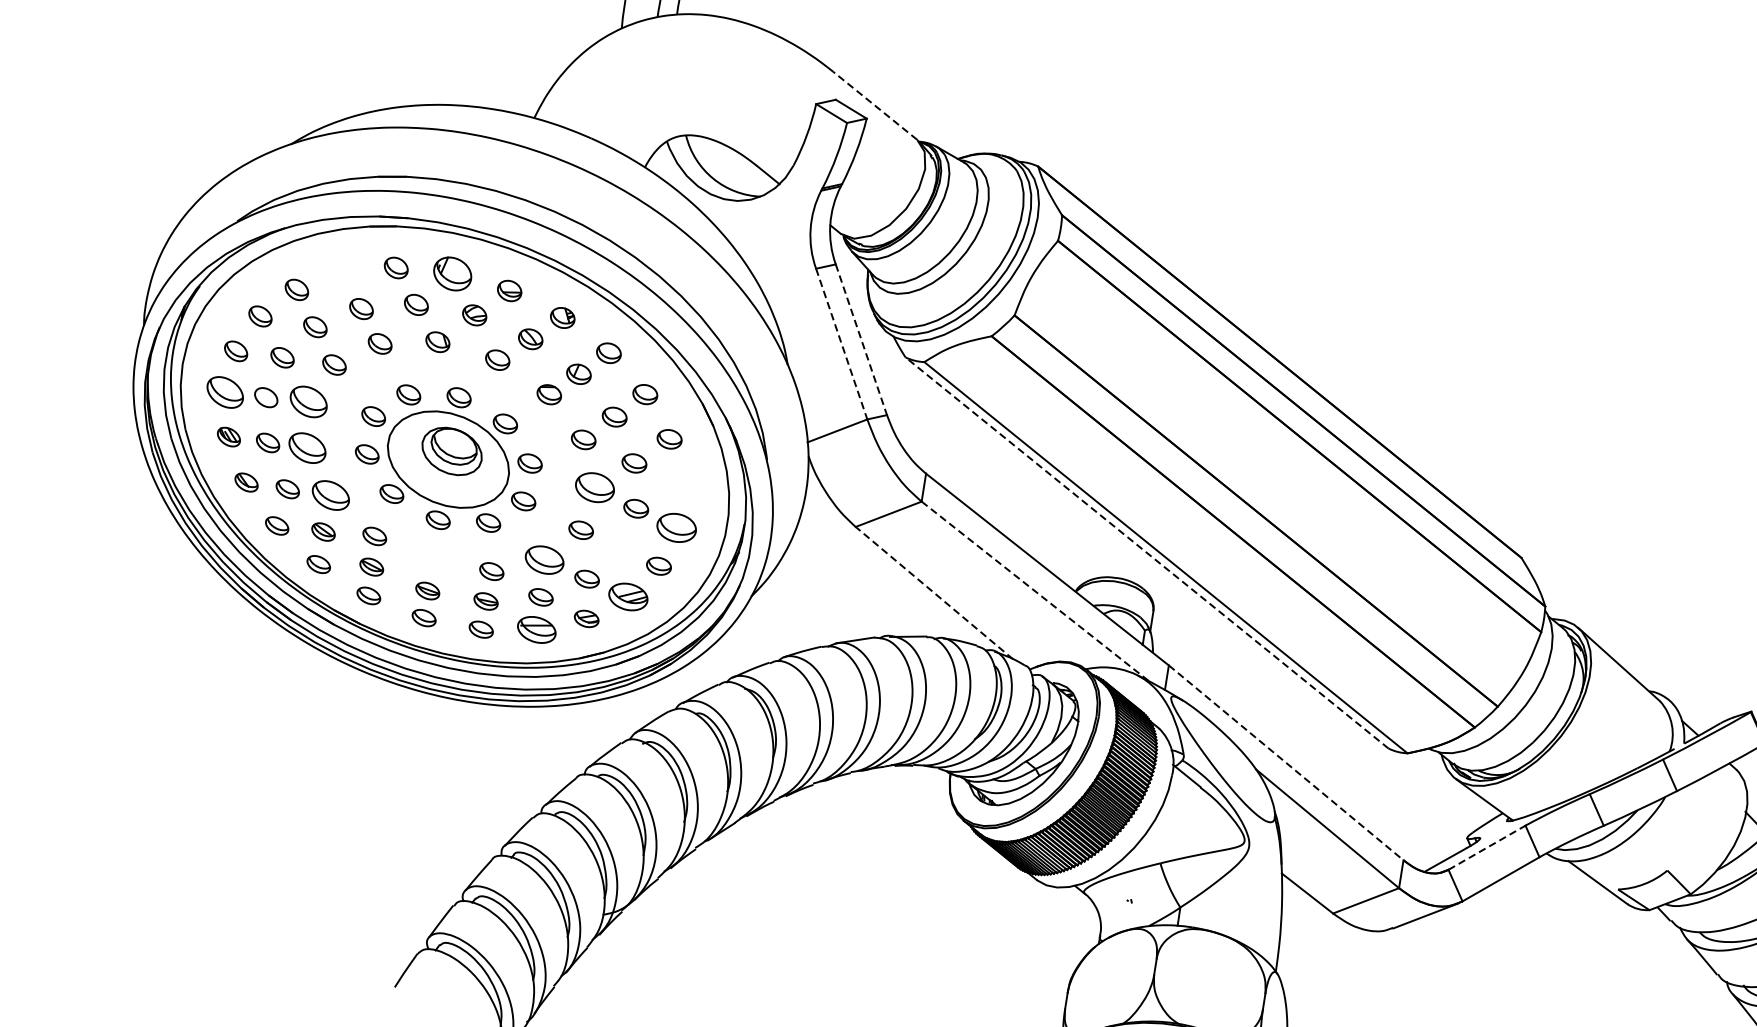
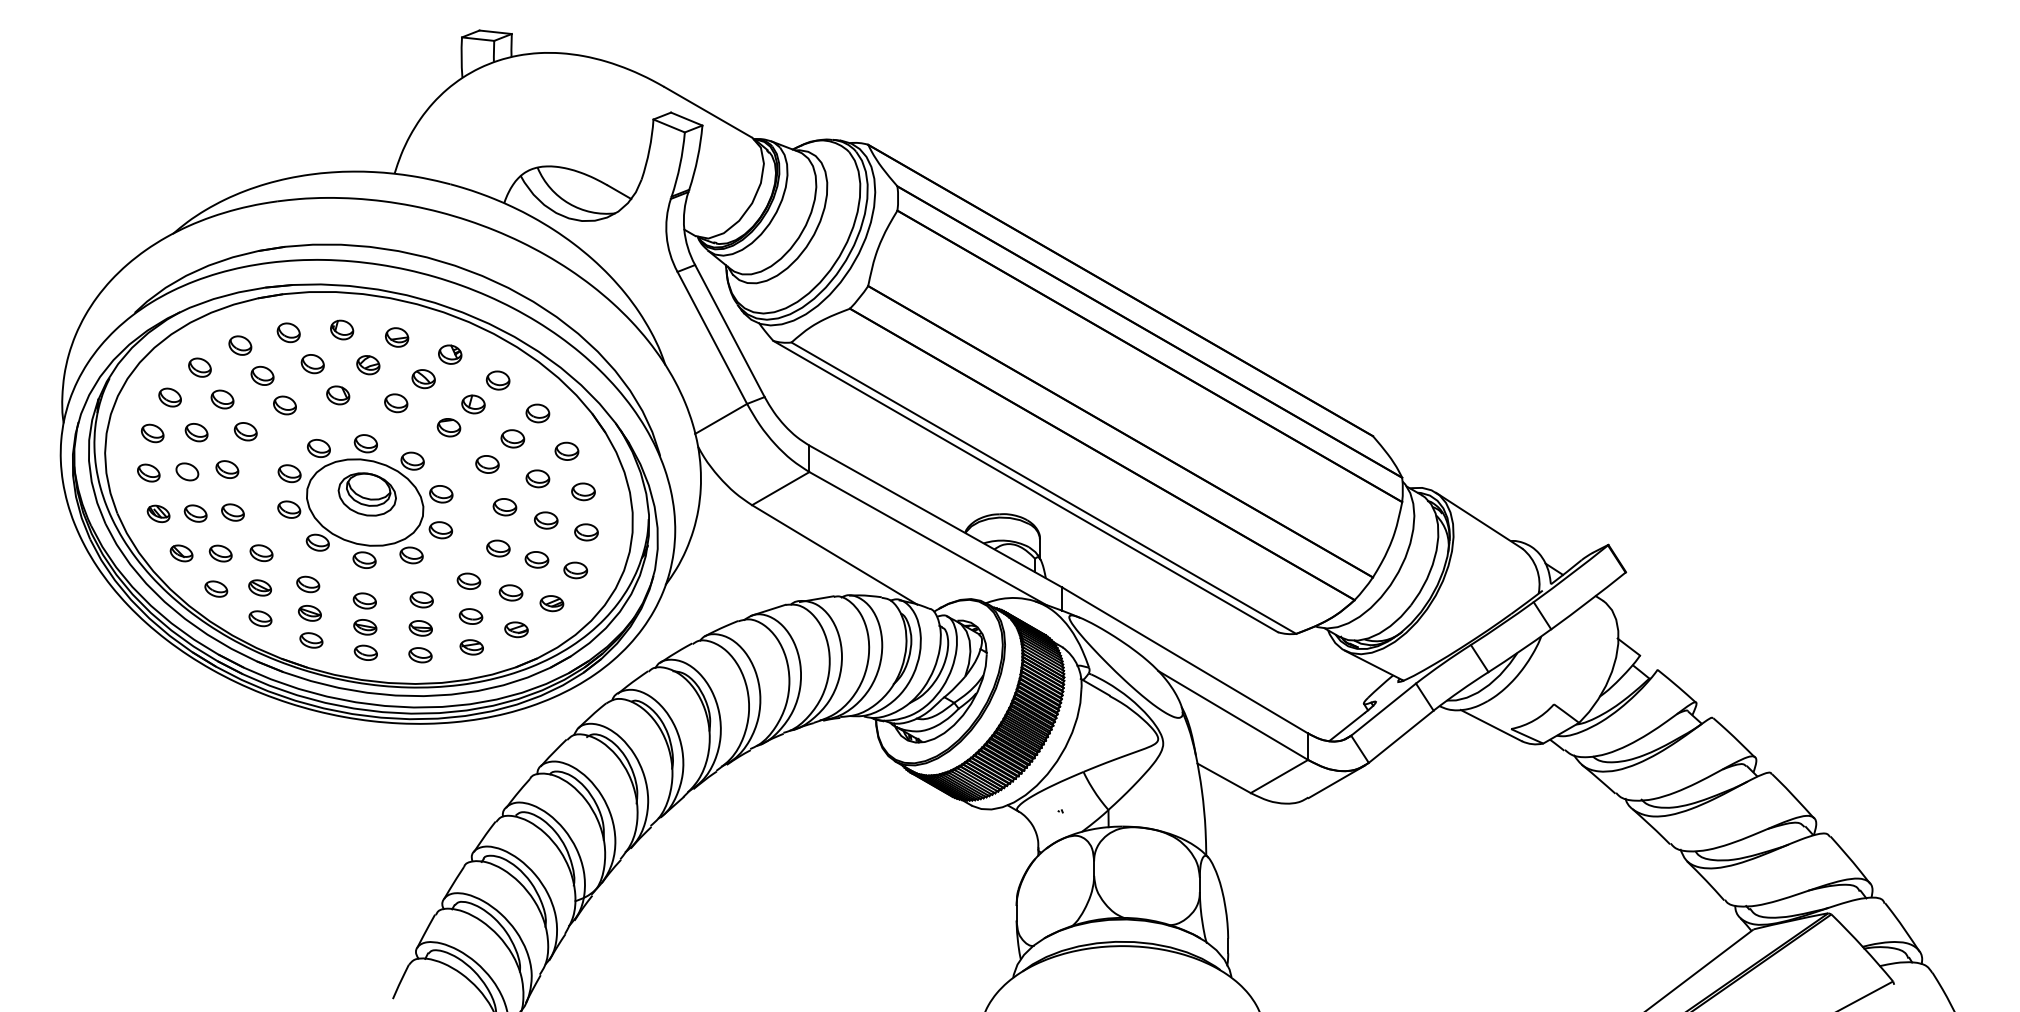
line: (875, 105) -> (708, 112), dashed -> solid
part: (343, 273) -> (240, 345), added
part: (453, 273) -> (342, 329), size x0.62
line: (860, 340) -> (729, 331), dashed -> solid
line: (841, 343) -> (712, 337), dashed -> solid
part: (225, 391) -> (148, 472), size x0.62
part: (308, 401) -> (227, 469), size x0.62
part: (307, 447) -> (232, 512), size x0.62
part: (680, 484) -> (583, 491), added
part: (594, 488) -> (504, 507), size x0.62
part: (330, 495) -> (261, 553), size x0.62
part: (676, 528) -> (586, 532), size x0.62
part: (619, 548) -> (536, 559), added
line: (1146, 552) -> (1025, 486), dashed -> solid
part: (544, 558) -> (468, 580), size x0.62
part: (431, 562) -> (364, 600), added
line: (934, 592) -> (834, 554), dashed -> solid
line: (1035, 592) -> (928, 539), dashed -> solid
part: (627, 597) -> (551, 603), size x0.62
part: (536, 630) -> (471, 647), size x0.62
line: (1286, 762) -> (1185, 660), dashed -> solid
line: (1486, 847) -> (1383, 709), dashed -> solid

